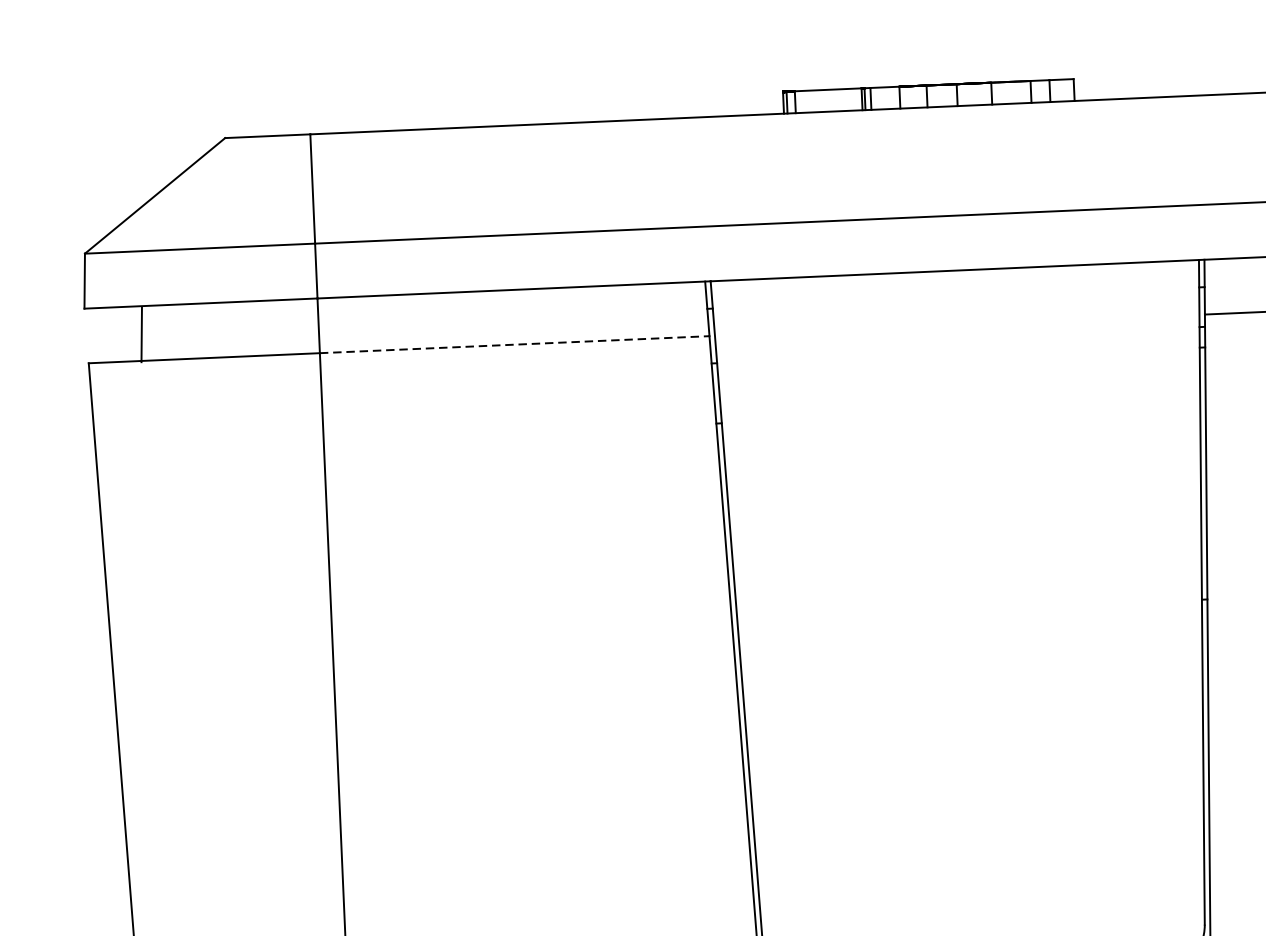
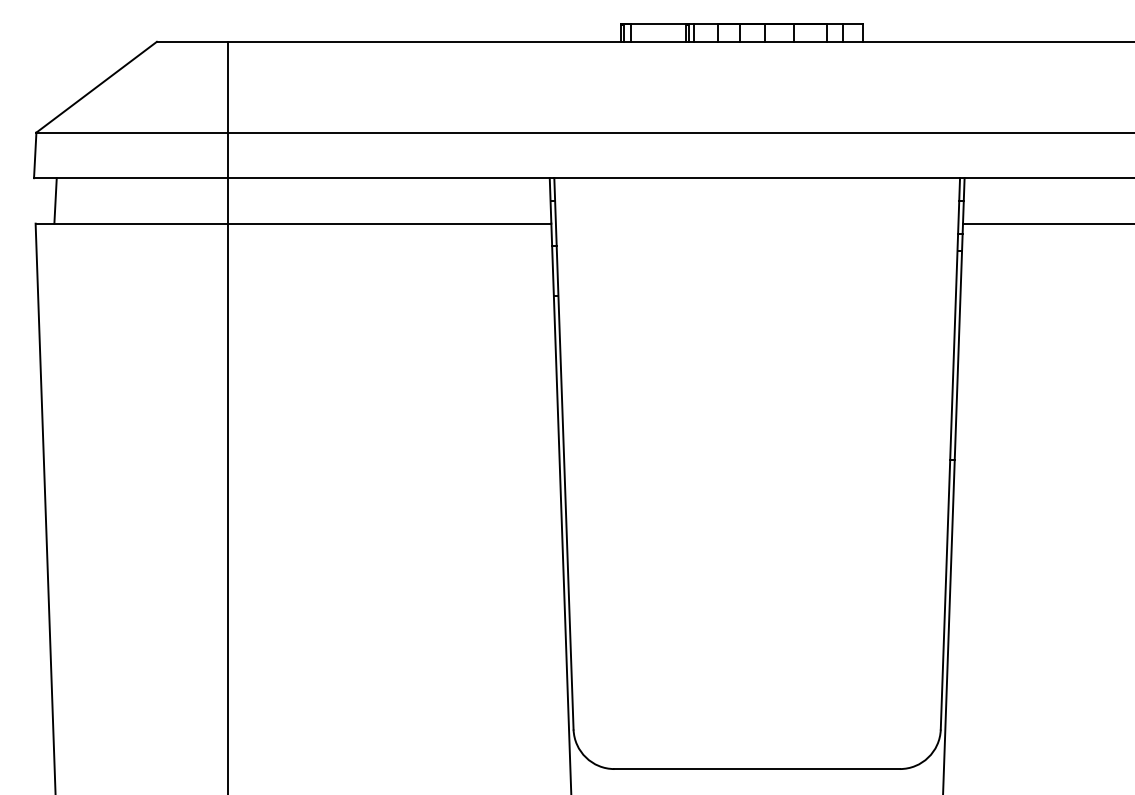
line: (141, 334) -> (55, 200), moved
line: (514, 344) -> (389, 223), dashed -> solid

